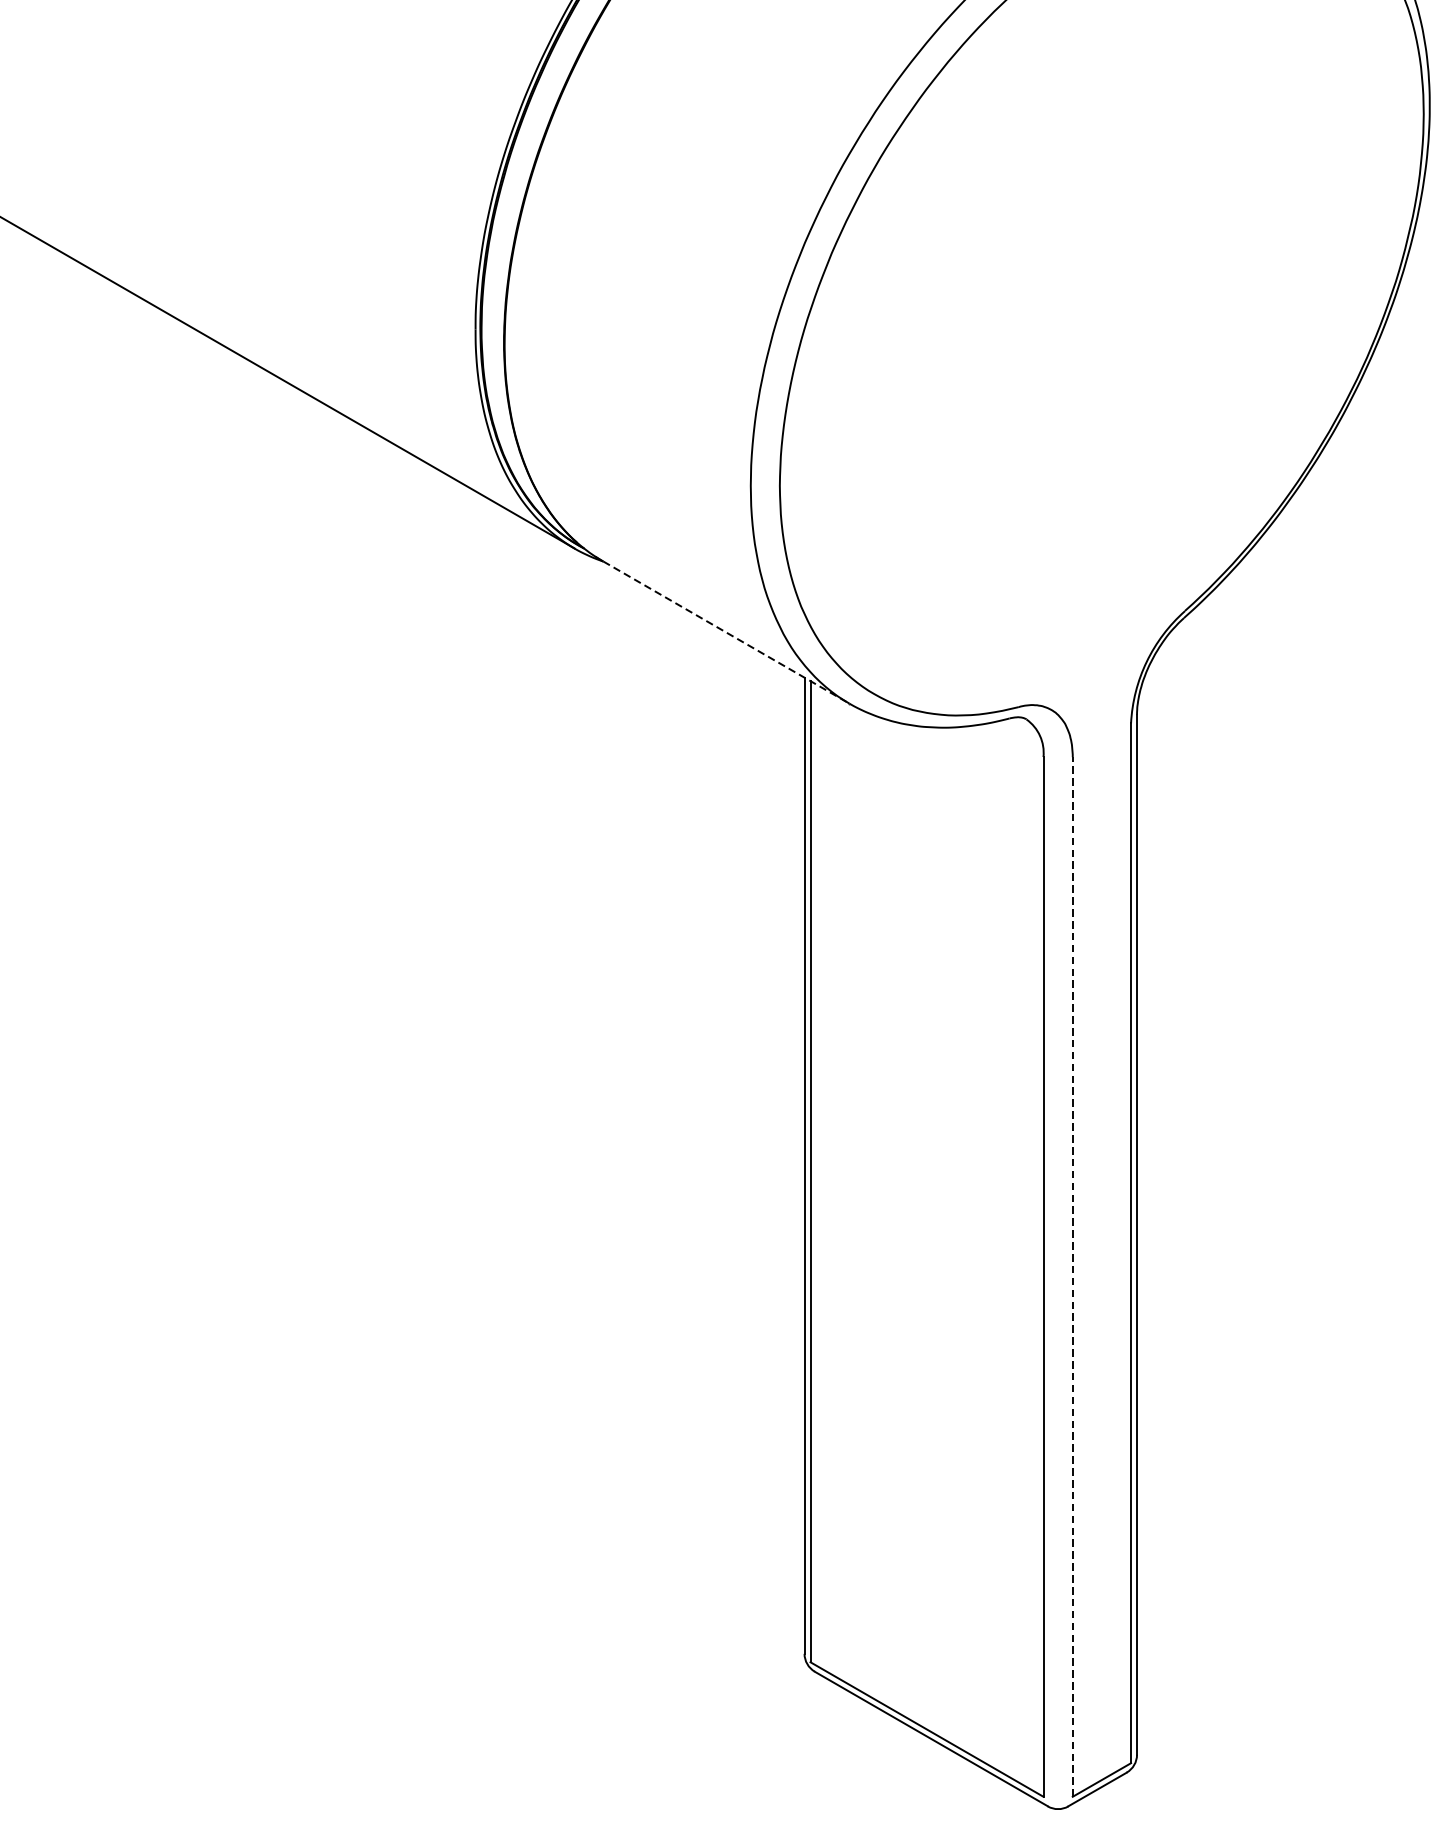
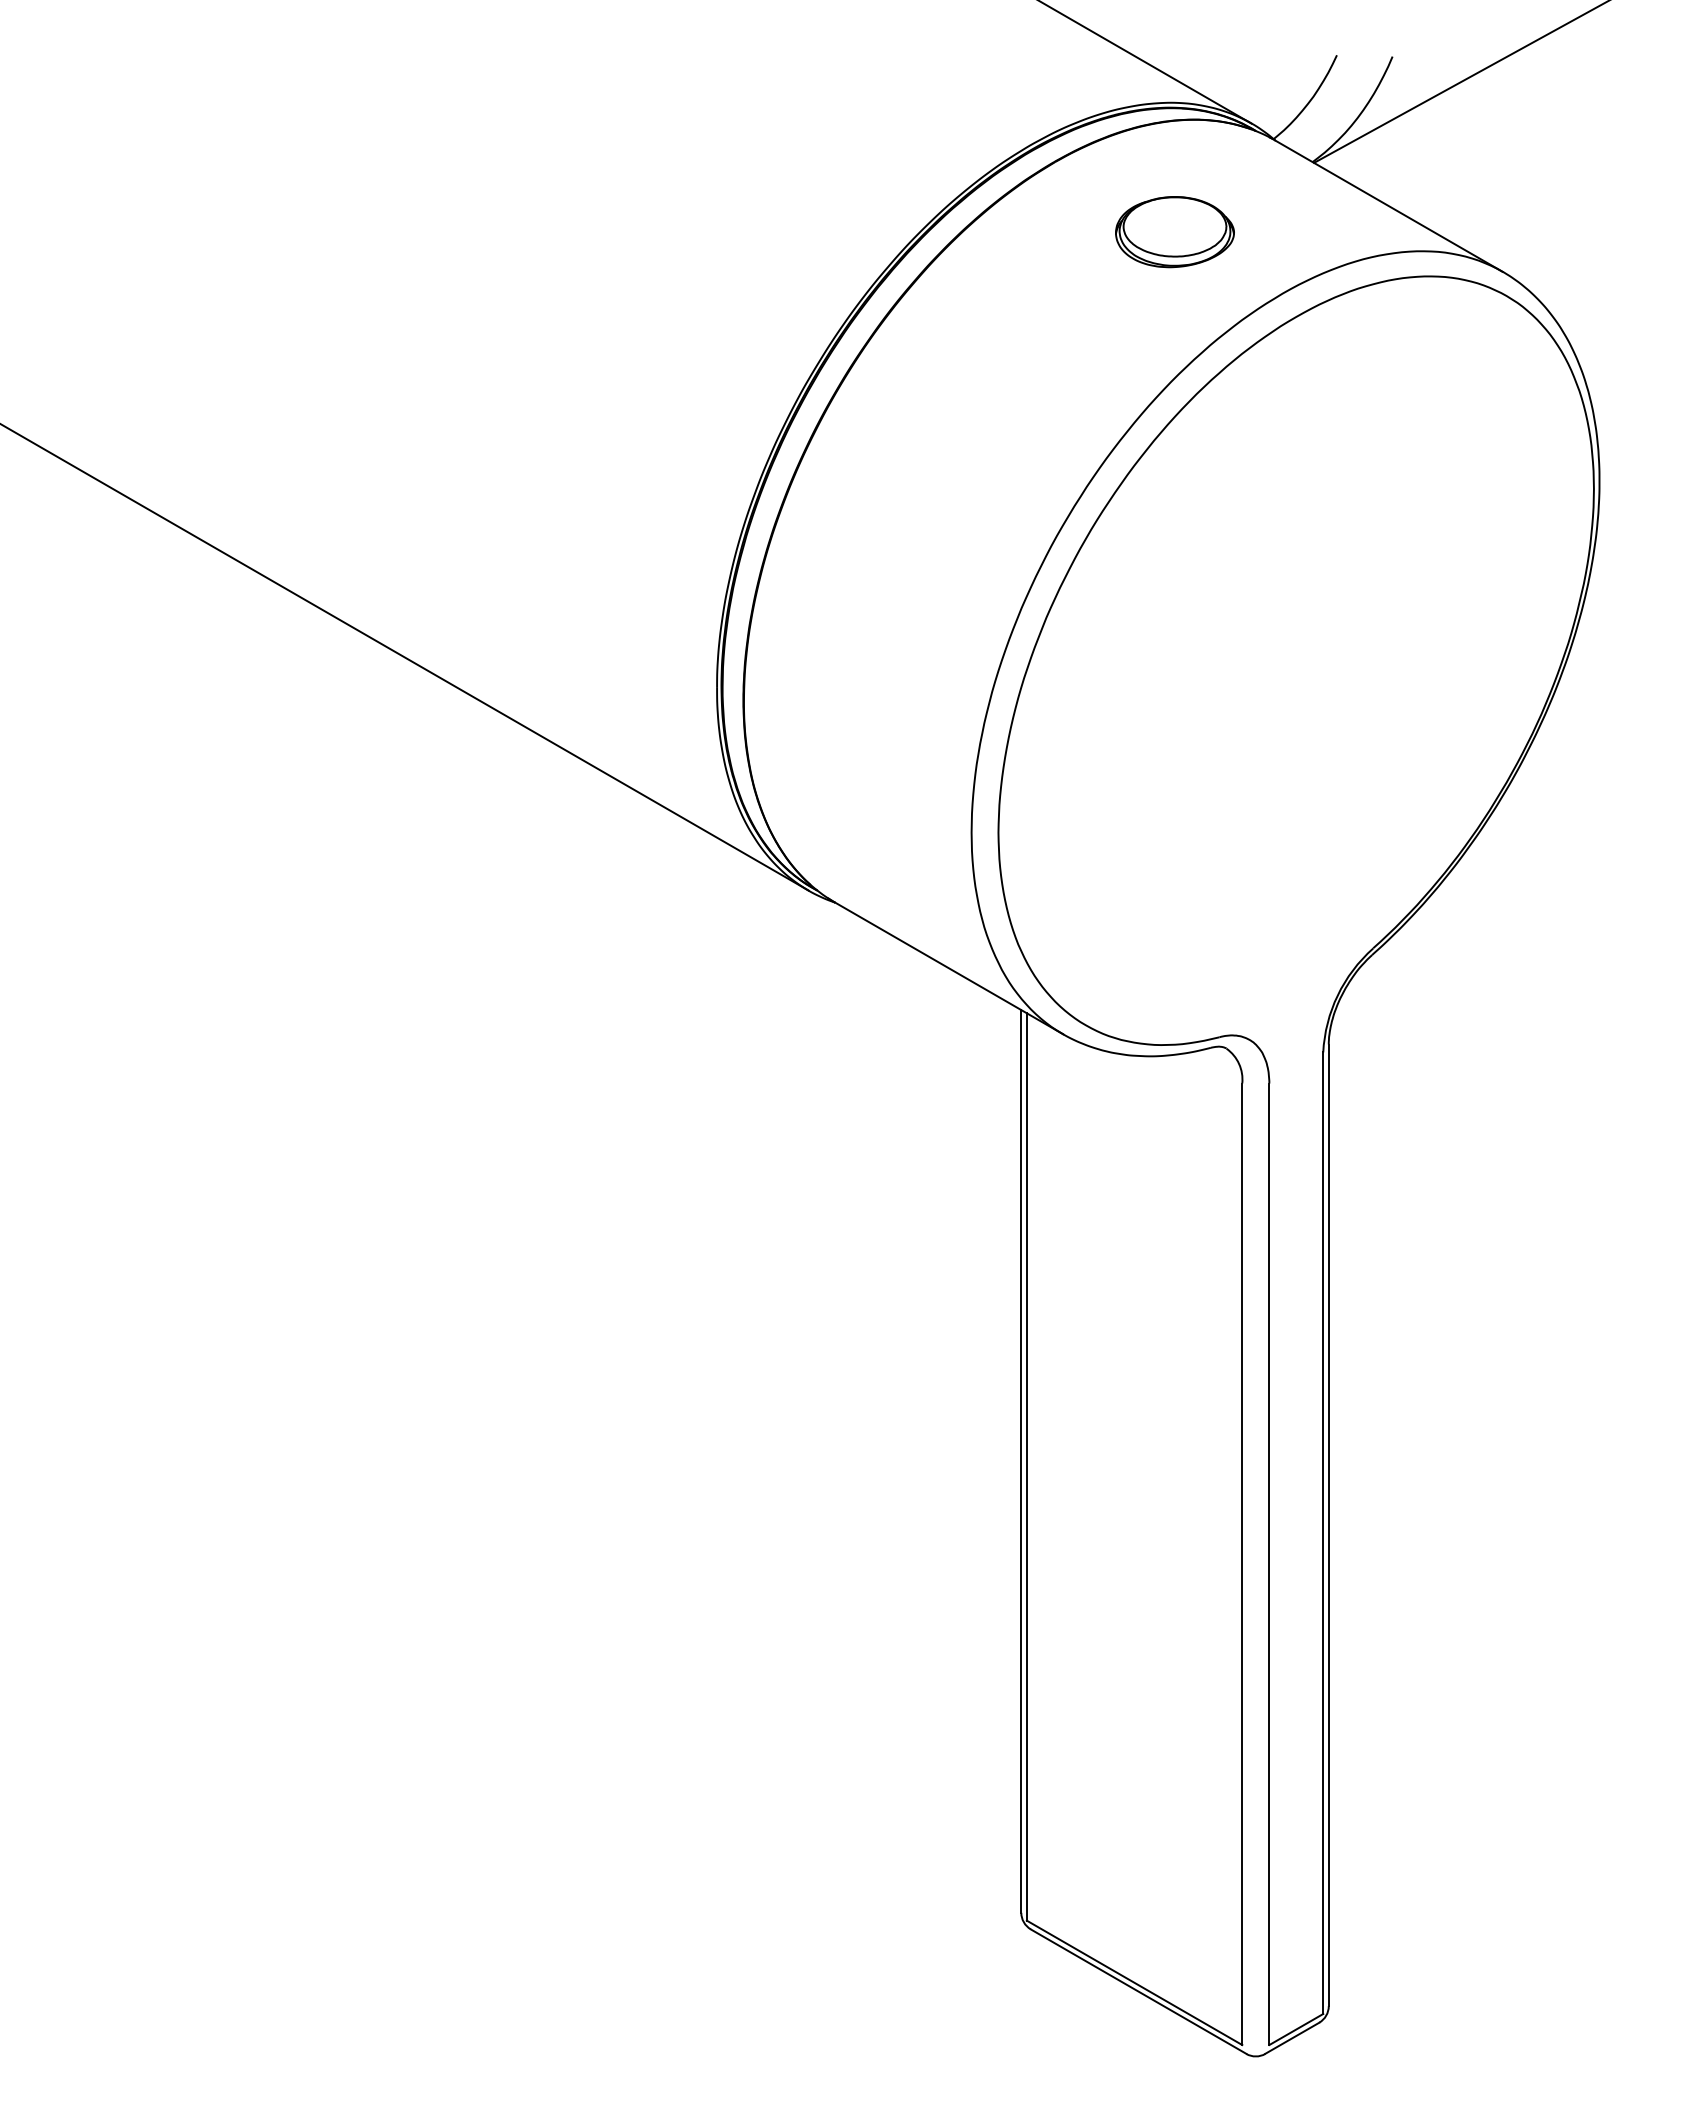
line: (726, 632) -> (949, 968), dashed -> solid
line: (1072, 1277) -> (1269, 1564), dashed -> solid

